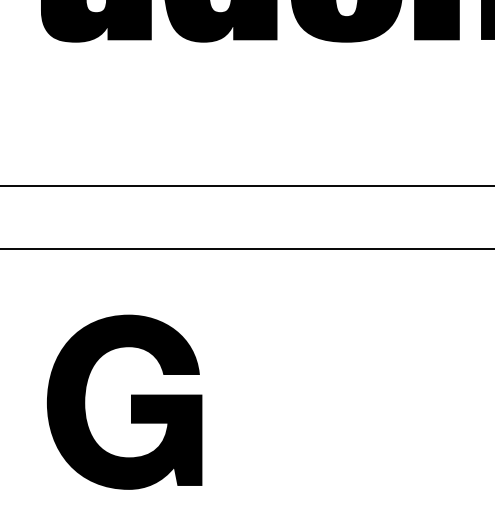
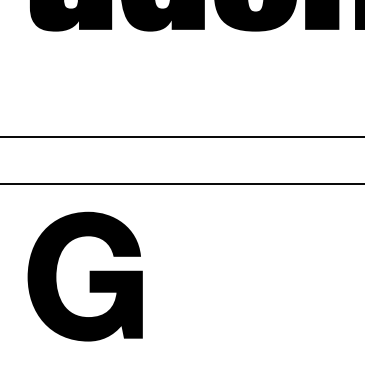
part: (131, 401) -> (90, 276), moved

